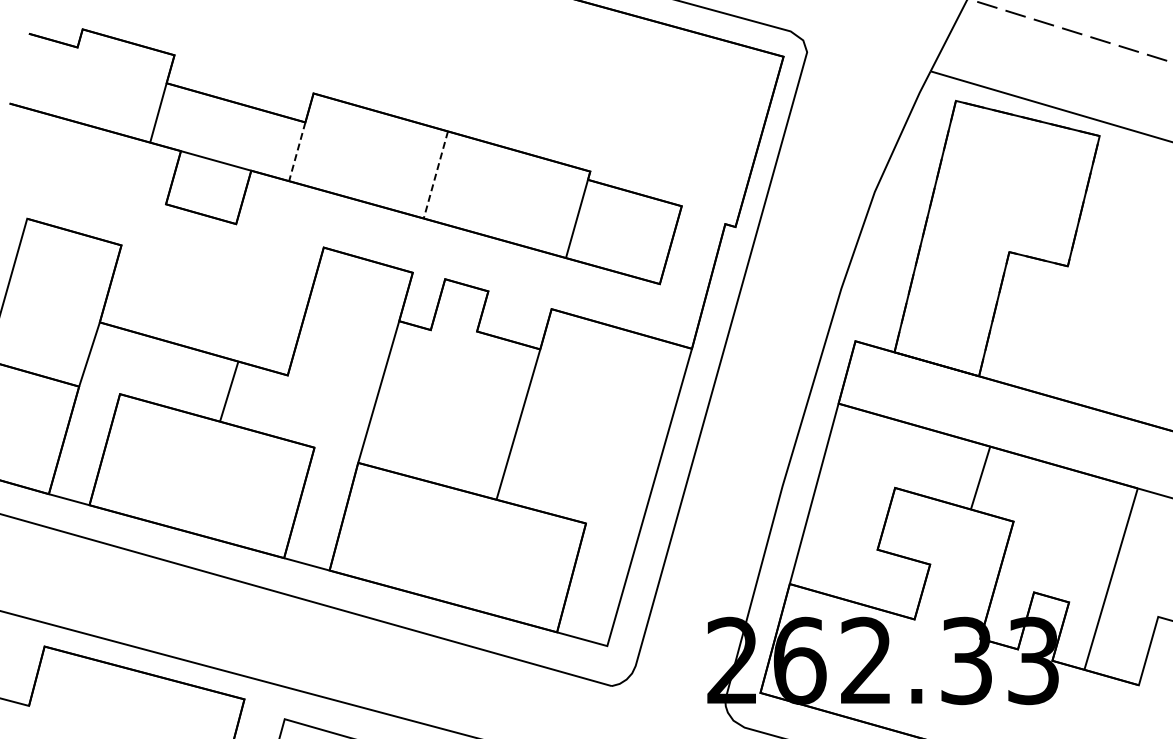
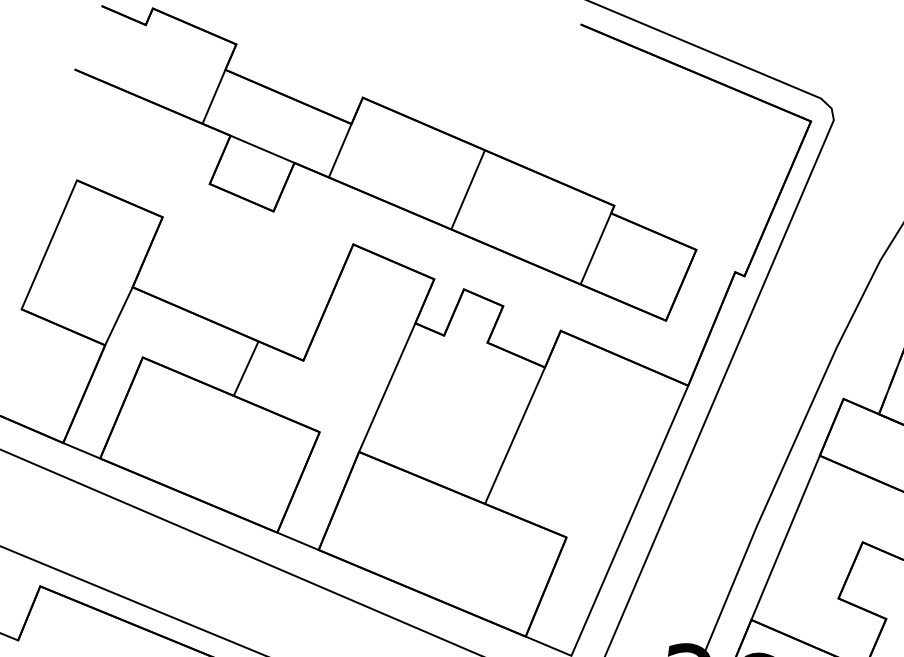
line: (297, 152) -> (340, 151), dashed -> solid
line: (435, 175) -> (467, 190), dashed -> solid

